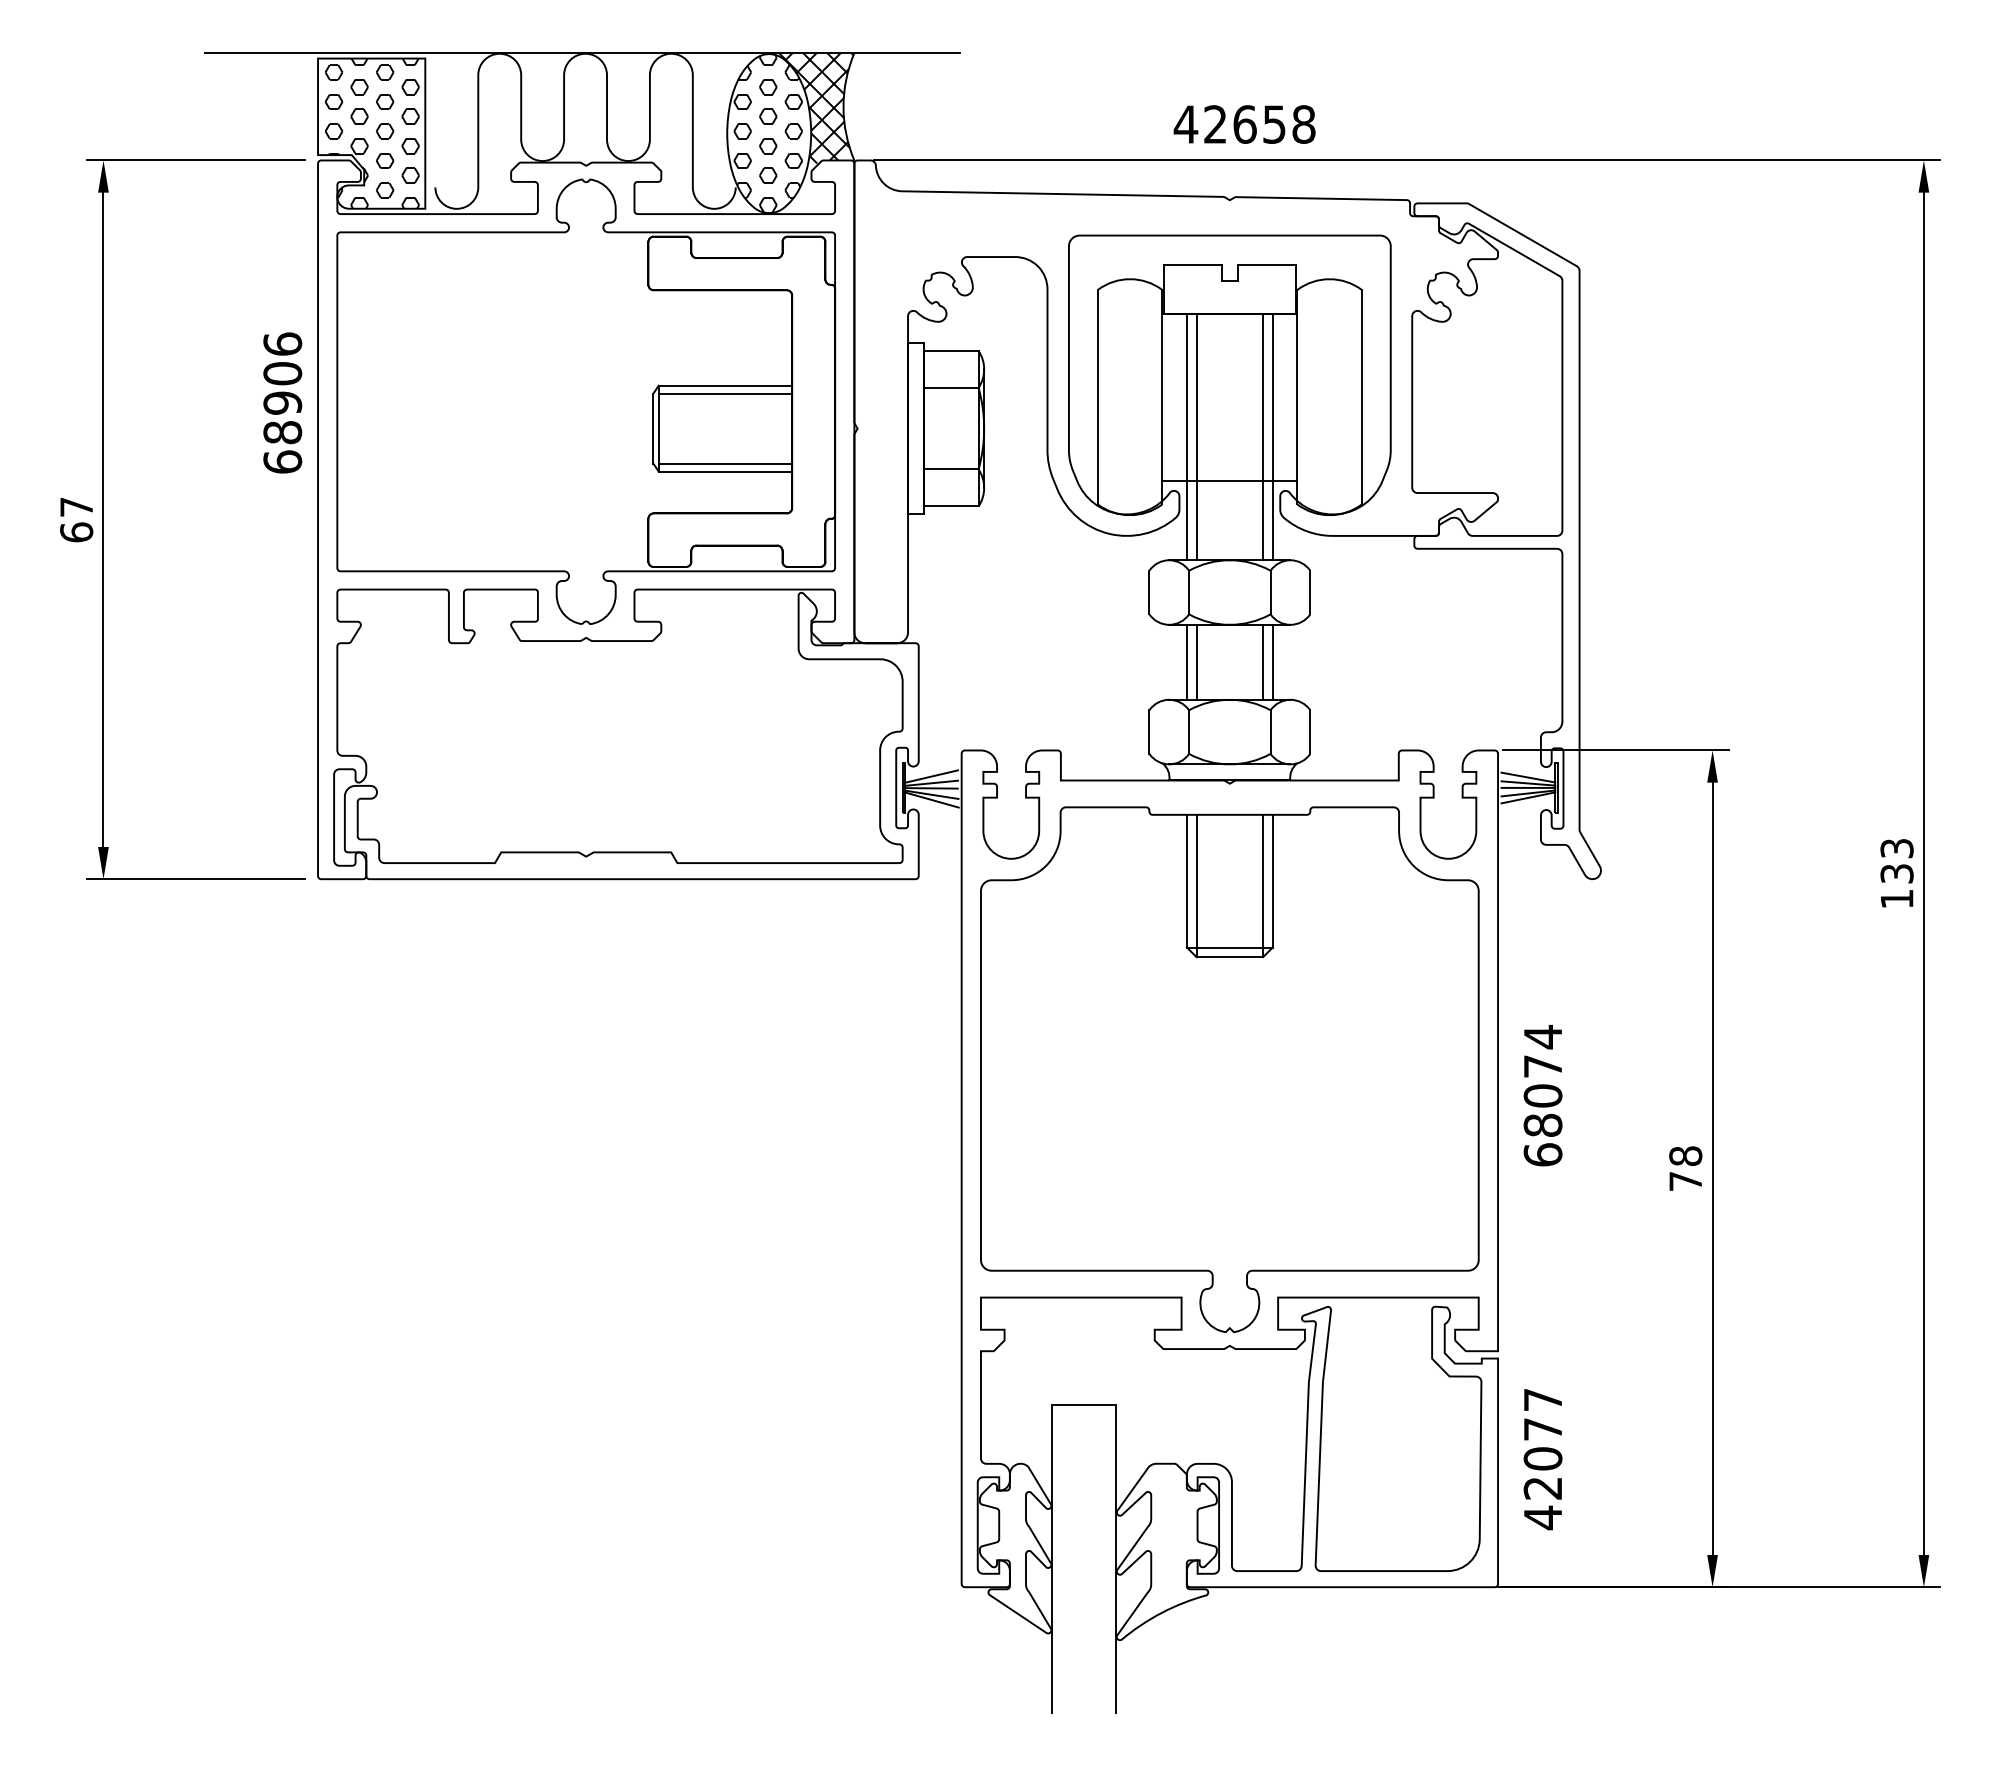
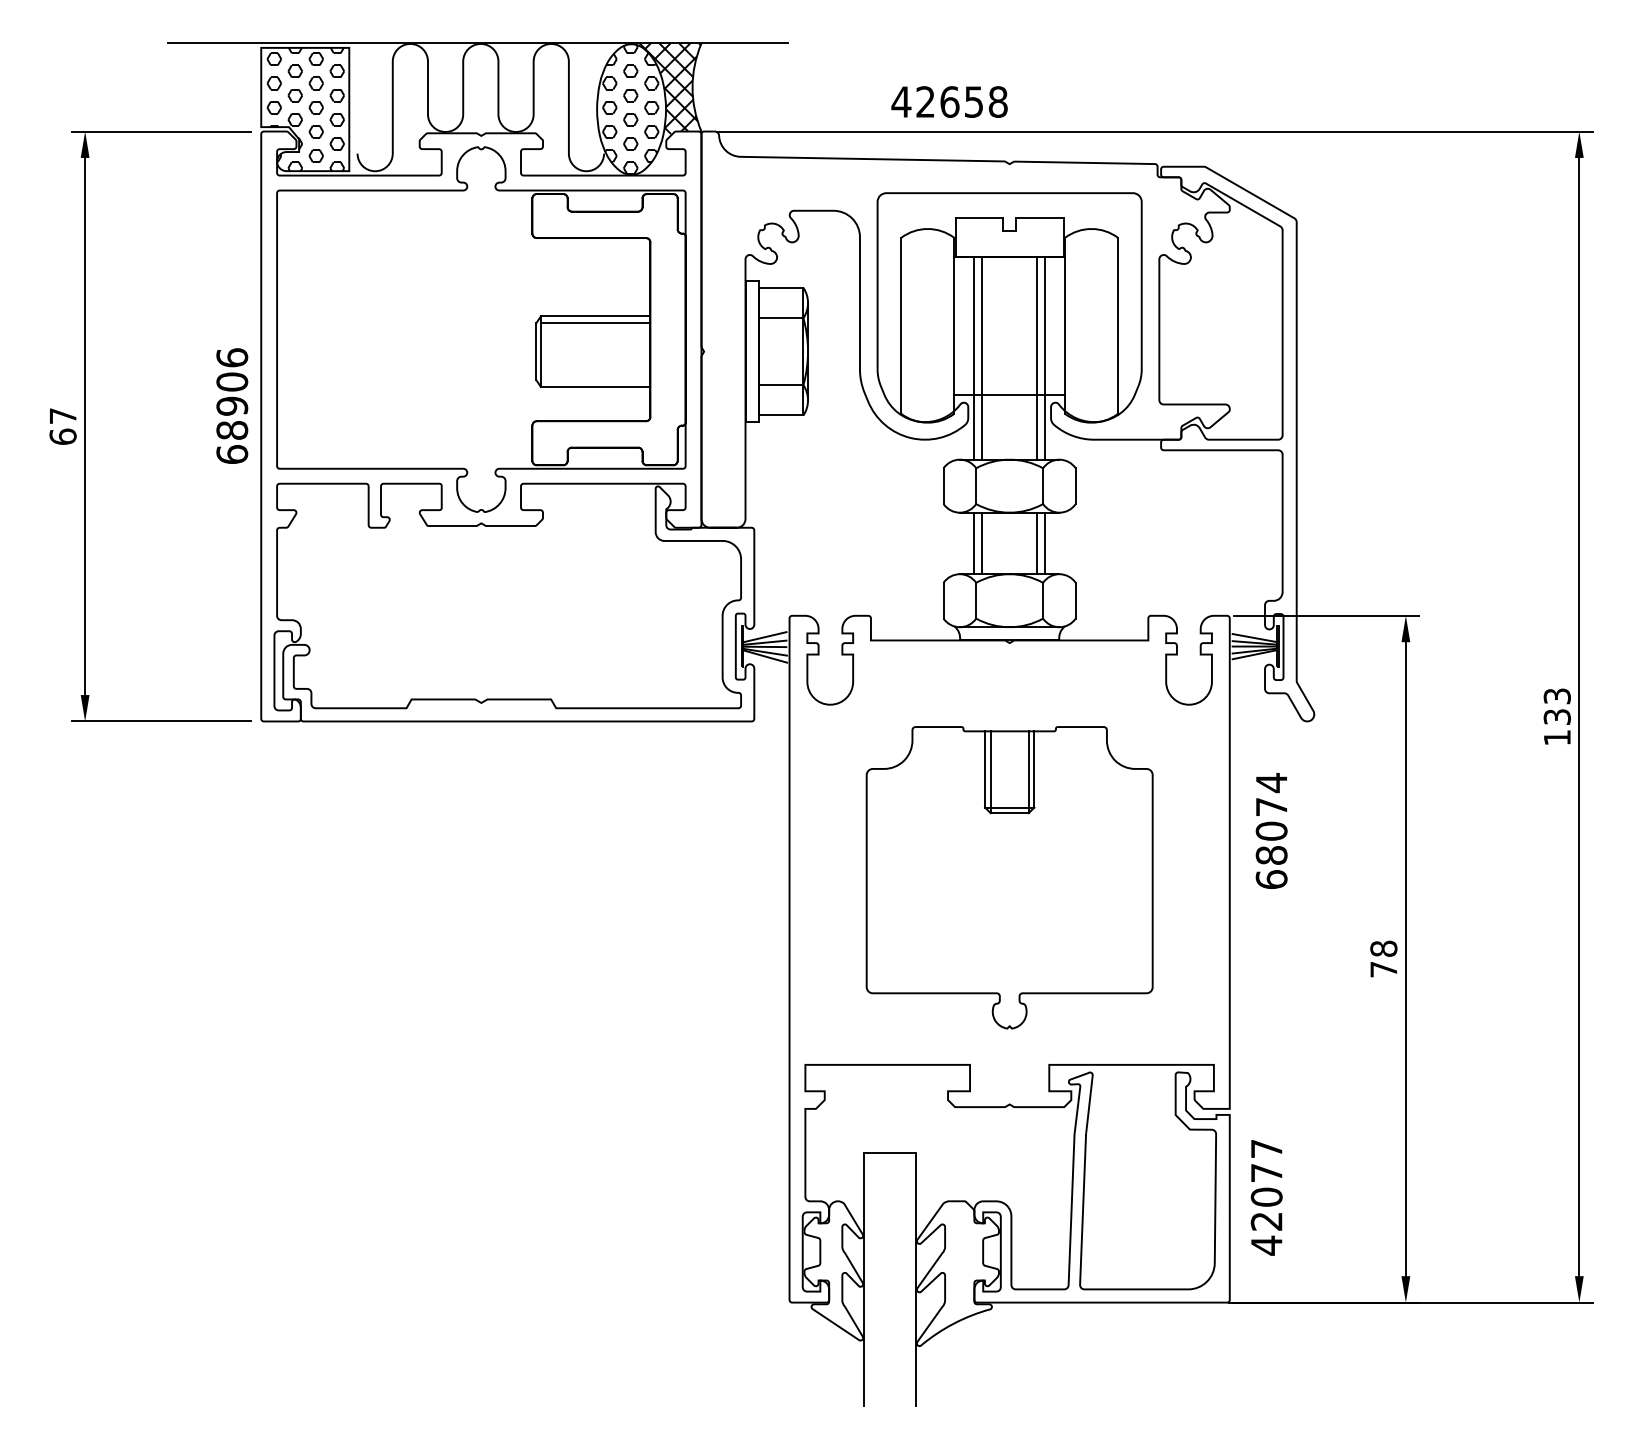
text: (1244, 124) -> (949, 102), moved
text: (282, 402) -> (232, 405), moved
line: (725, 463) -> (595, 380), removed
part: (1229, 1069) -> (1009, 877), size x0.7
text: (1542, 1095) -> (1271, 830), moved

